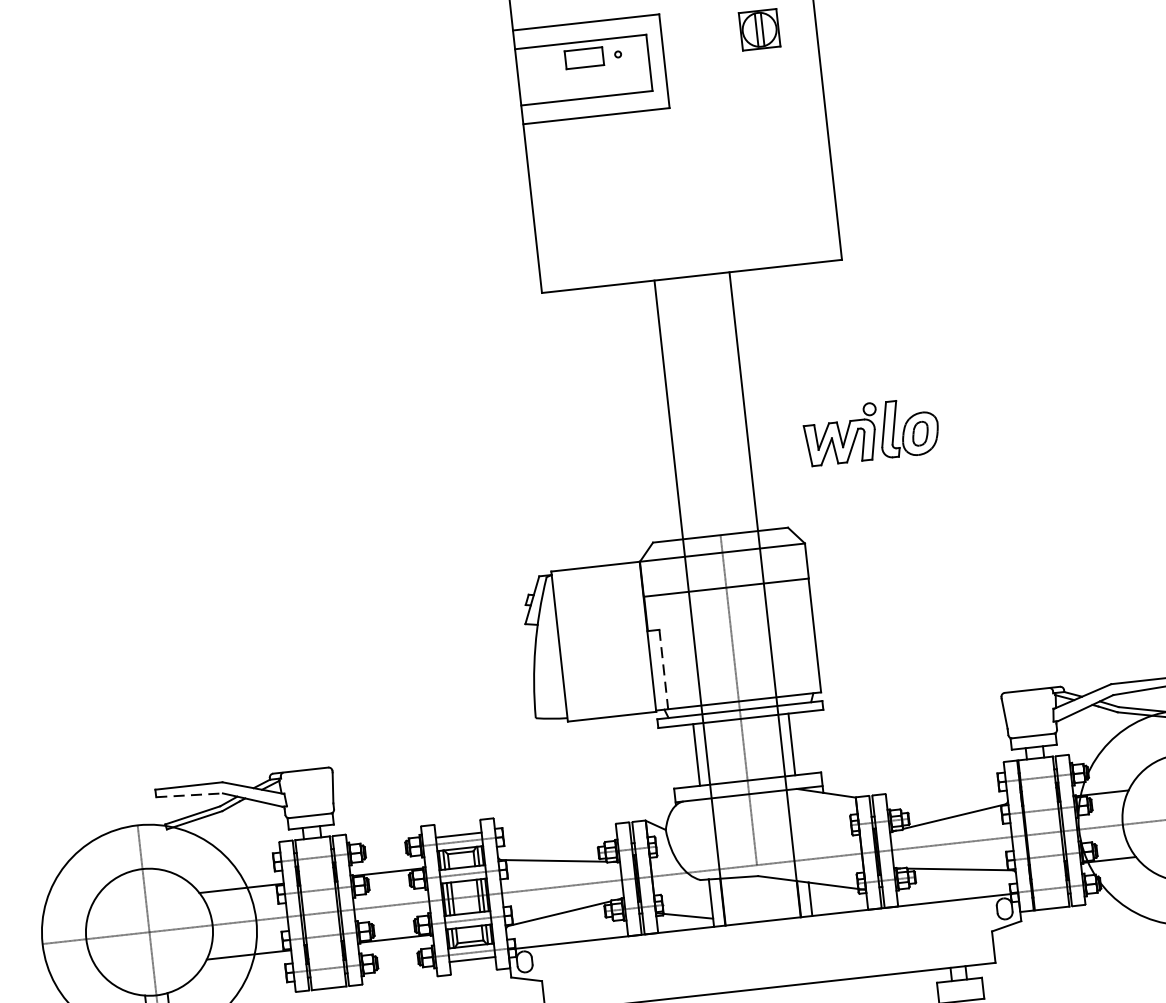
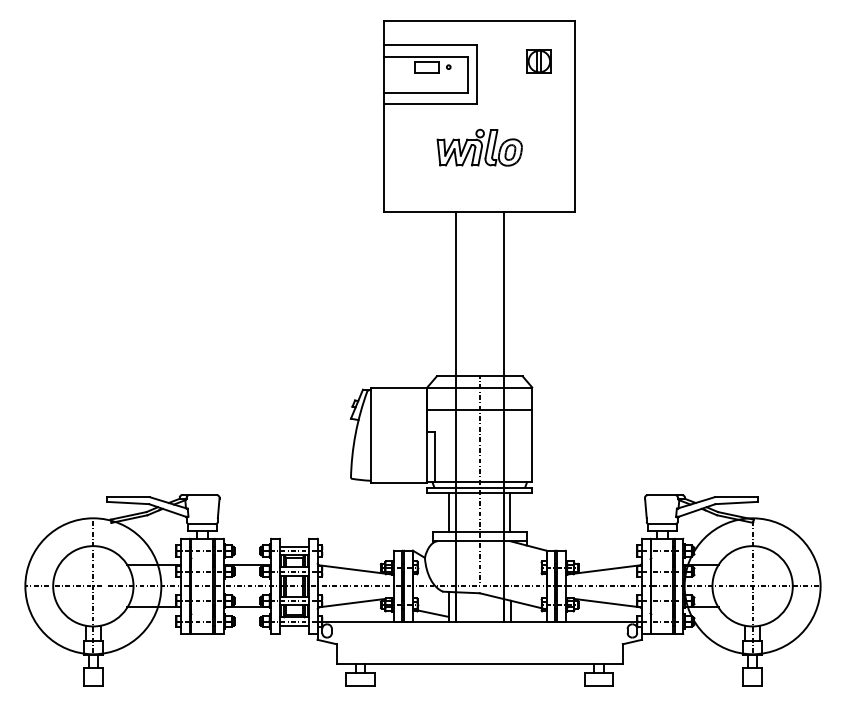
part: (870, 431) -> (479, 147), moved
line: (663, 670) -> (434, 457), dashed -> solid
line: (190, 795) -> (128, 503), dashed -> solid

